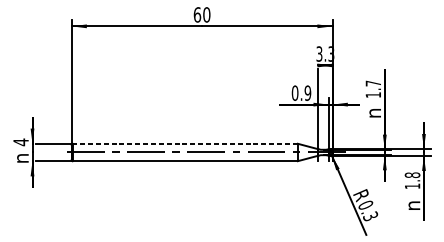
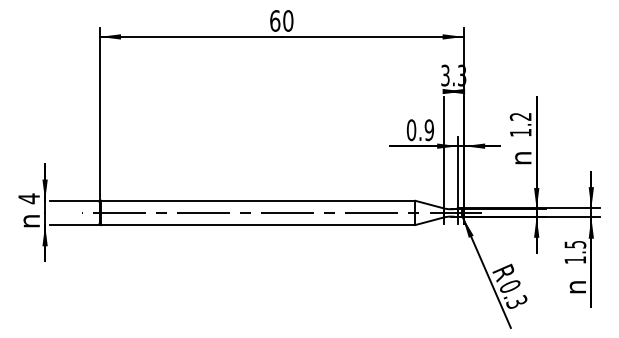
text: (373, 83) -> (520, 116), 1.7 -> 1.2
line: (184, 143) -> (257, 200), dashed -> solid
text: (412, 175) -> (575, 244), 1.8 -> 1.5

